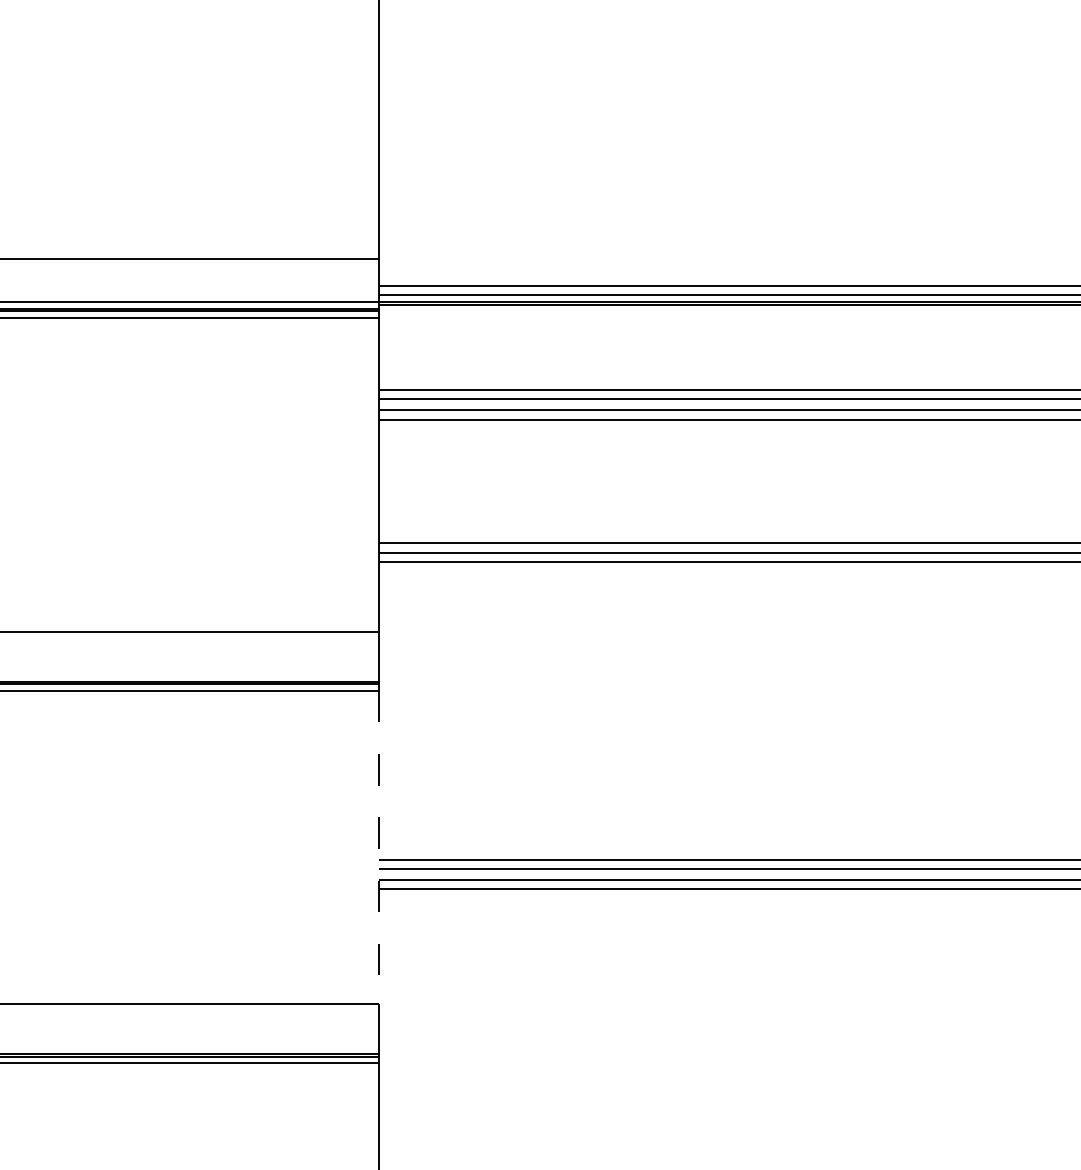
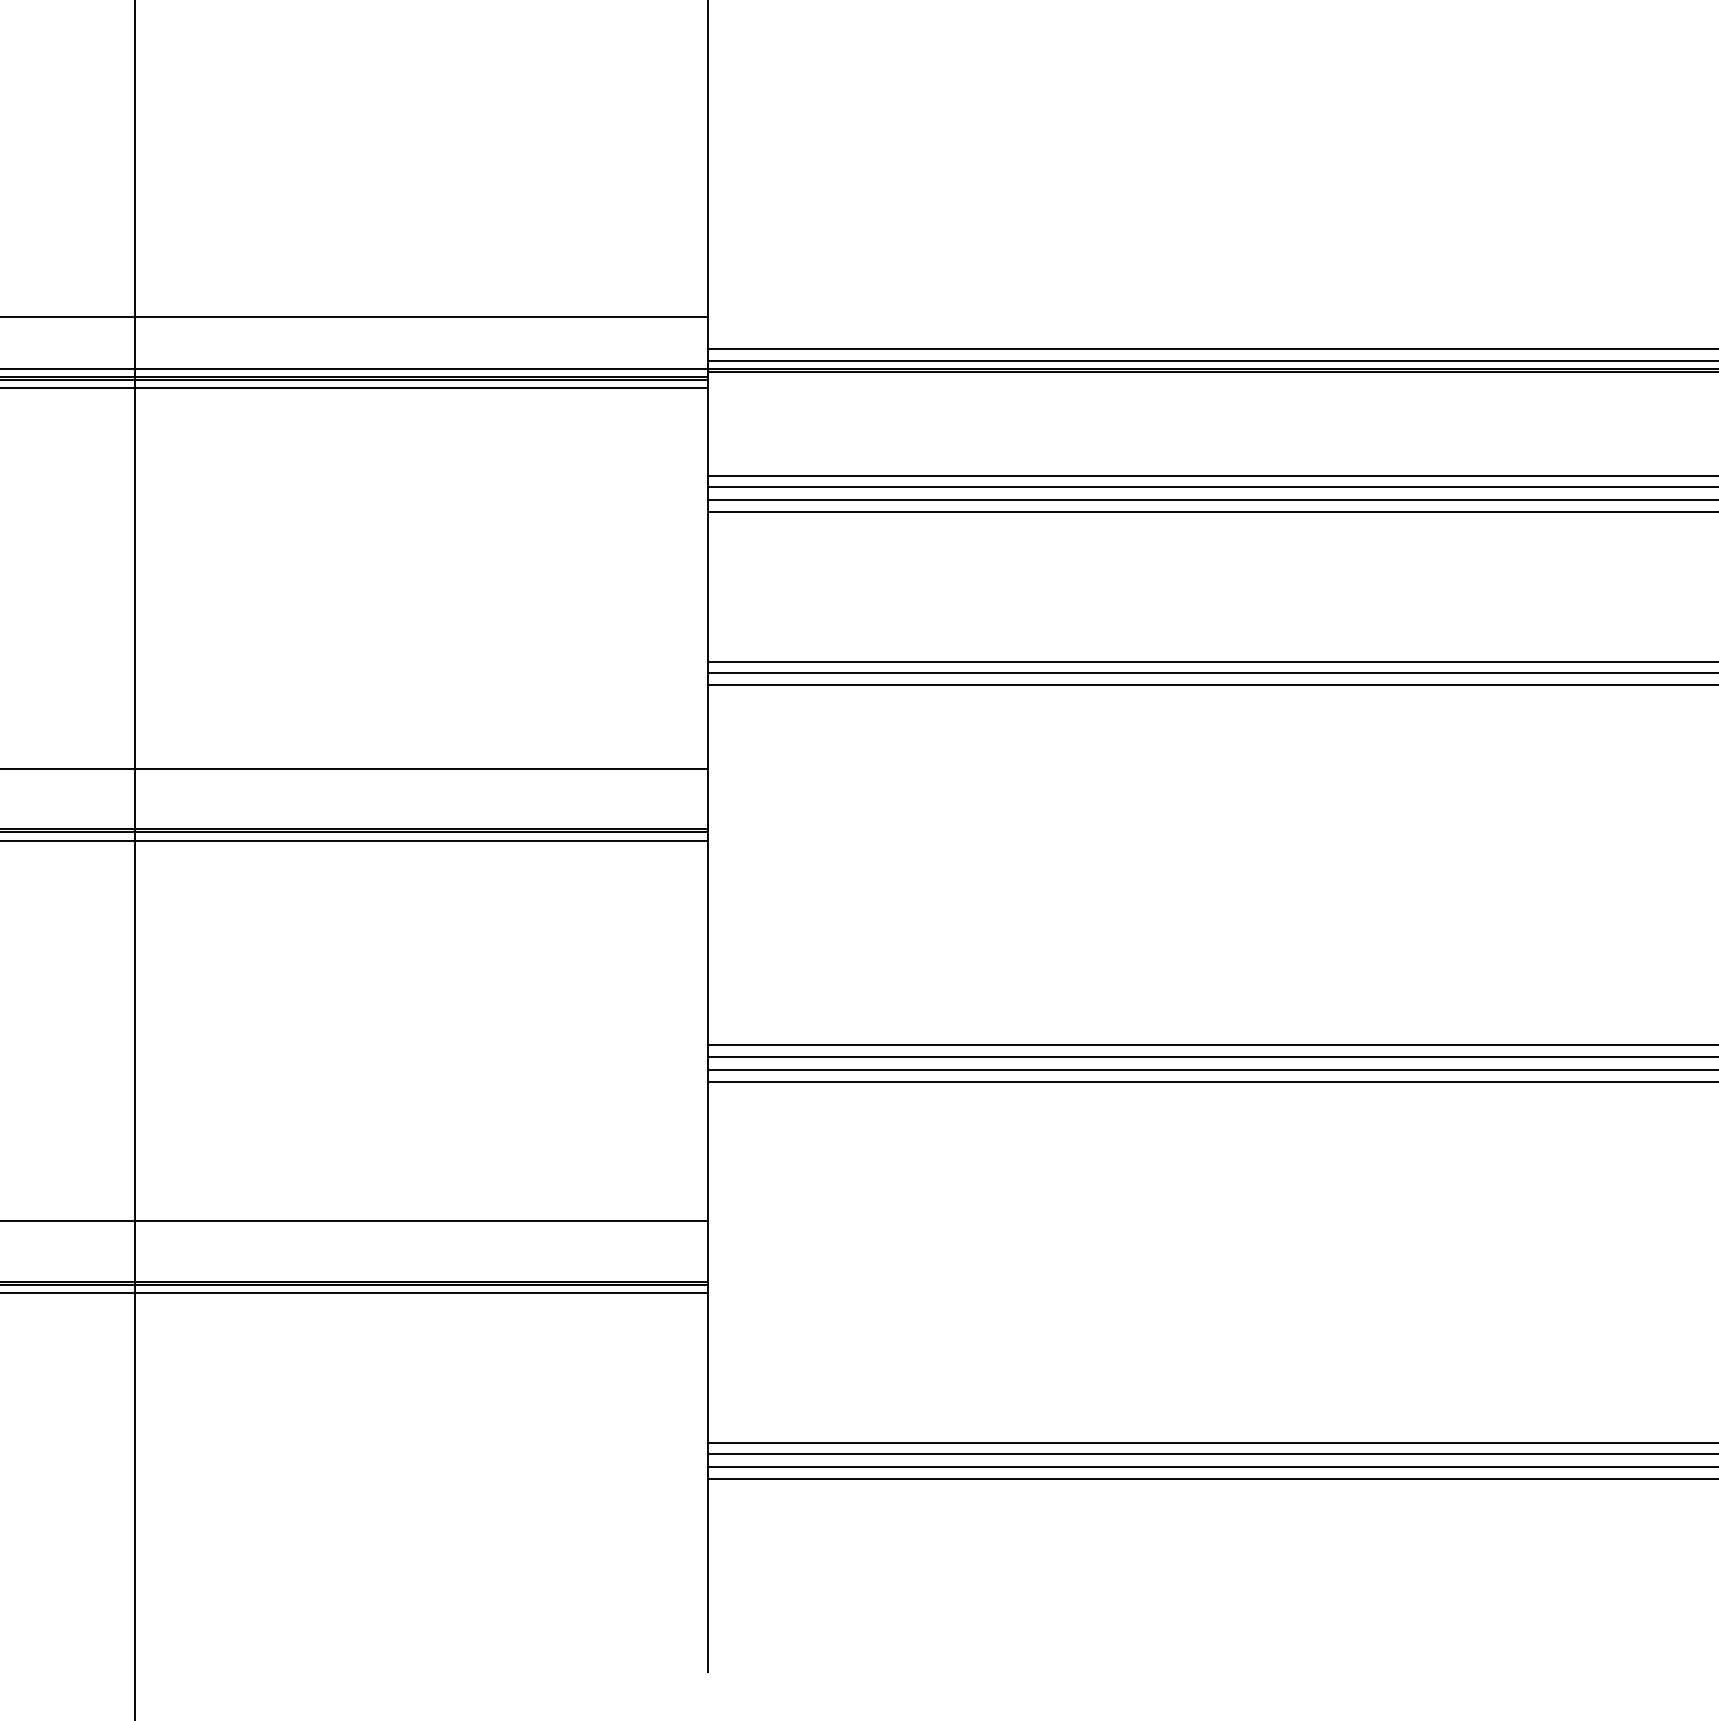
line: (378, 848) -> (707, 1031), dashed -> solid

